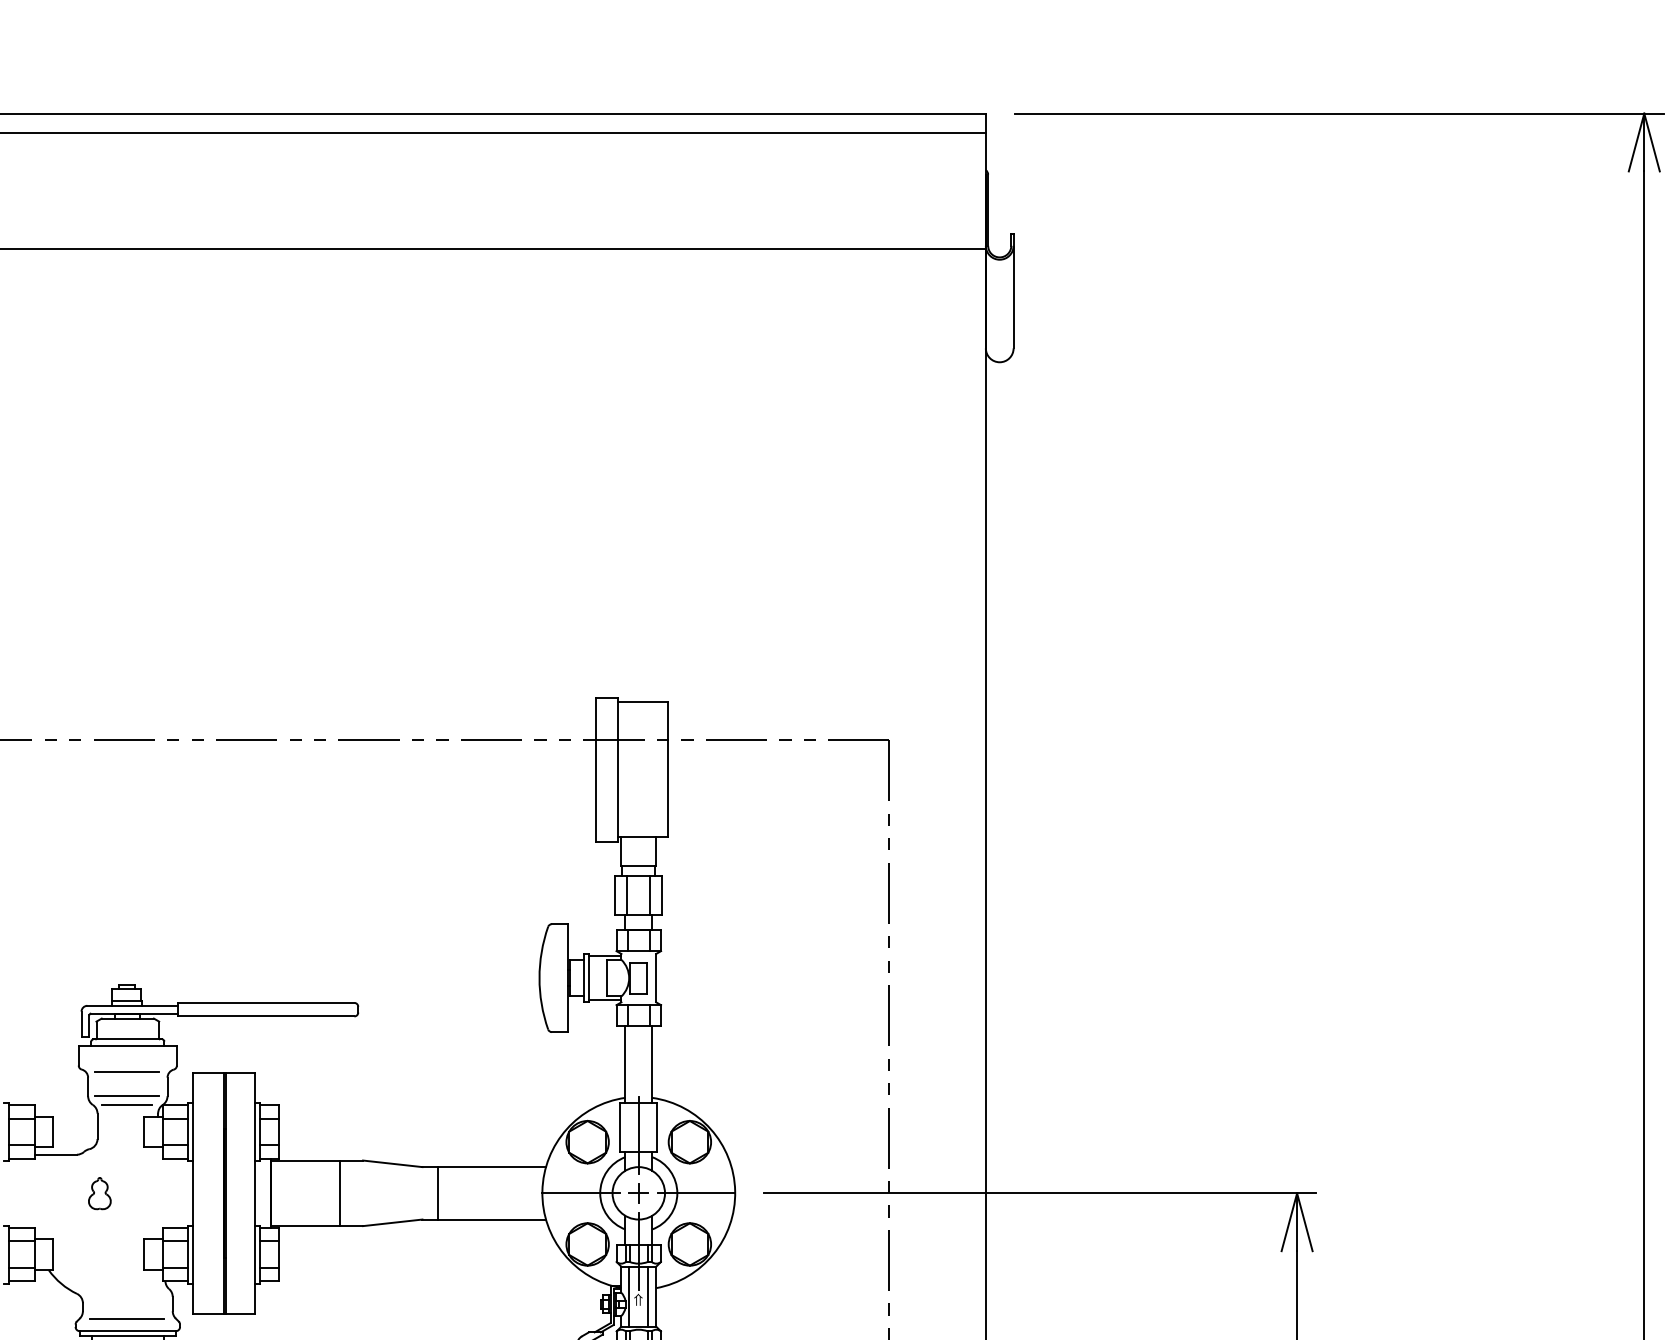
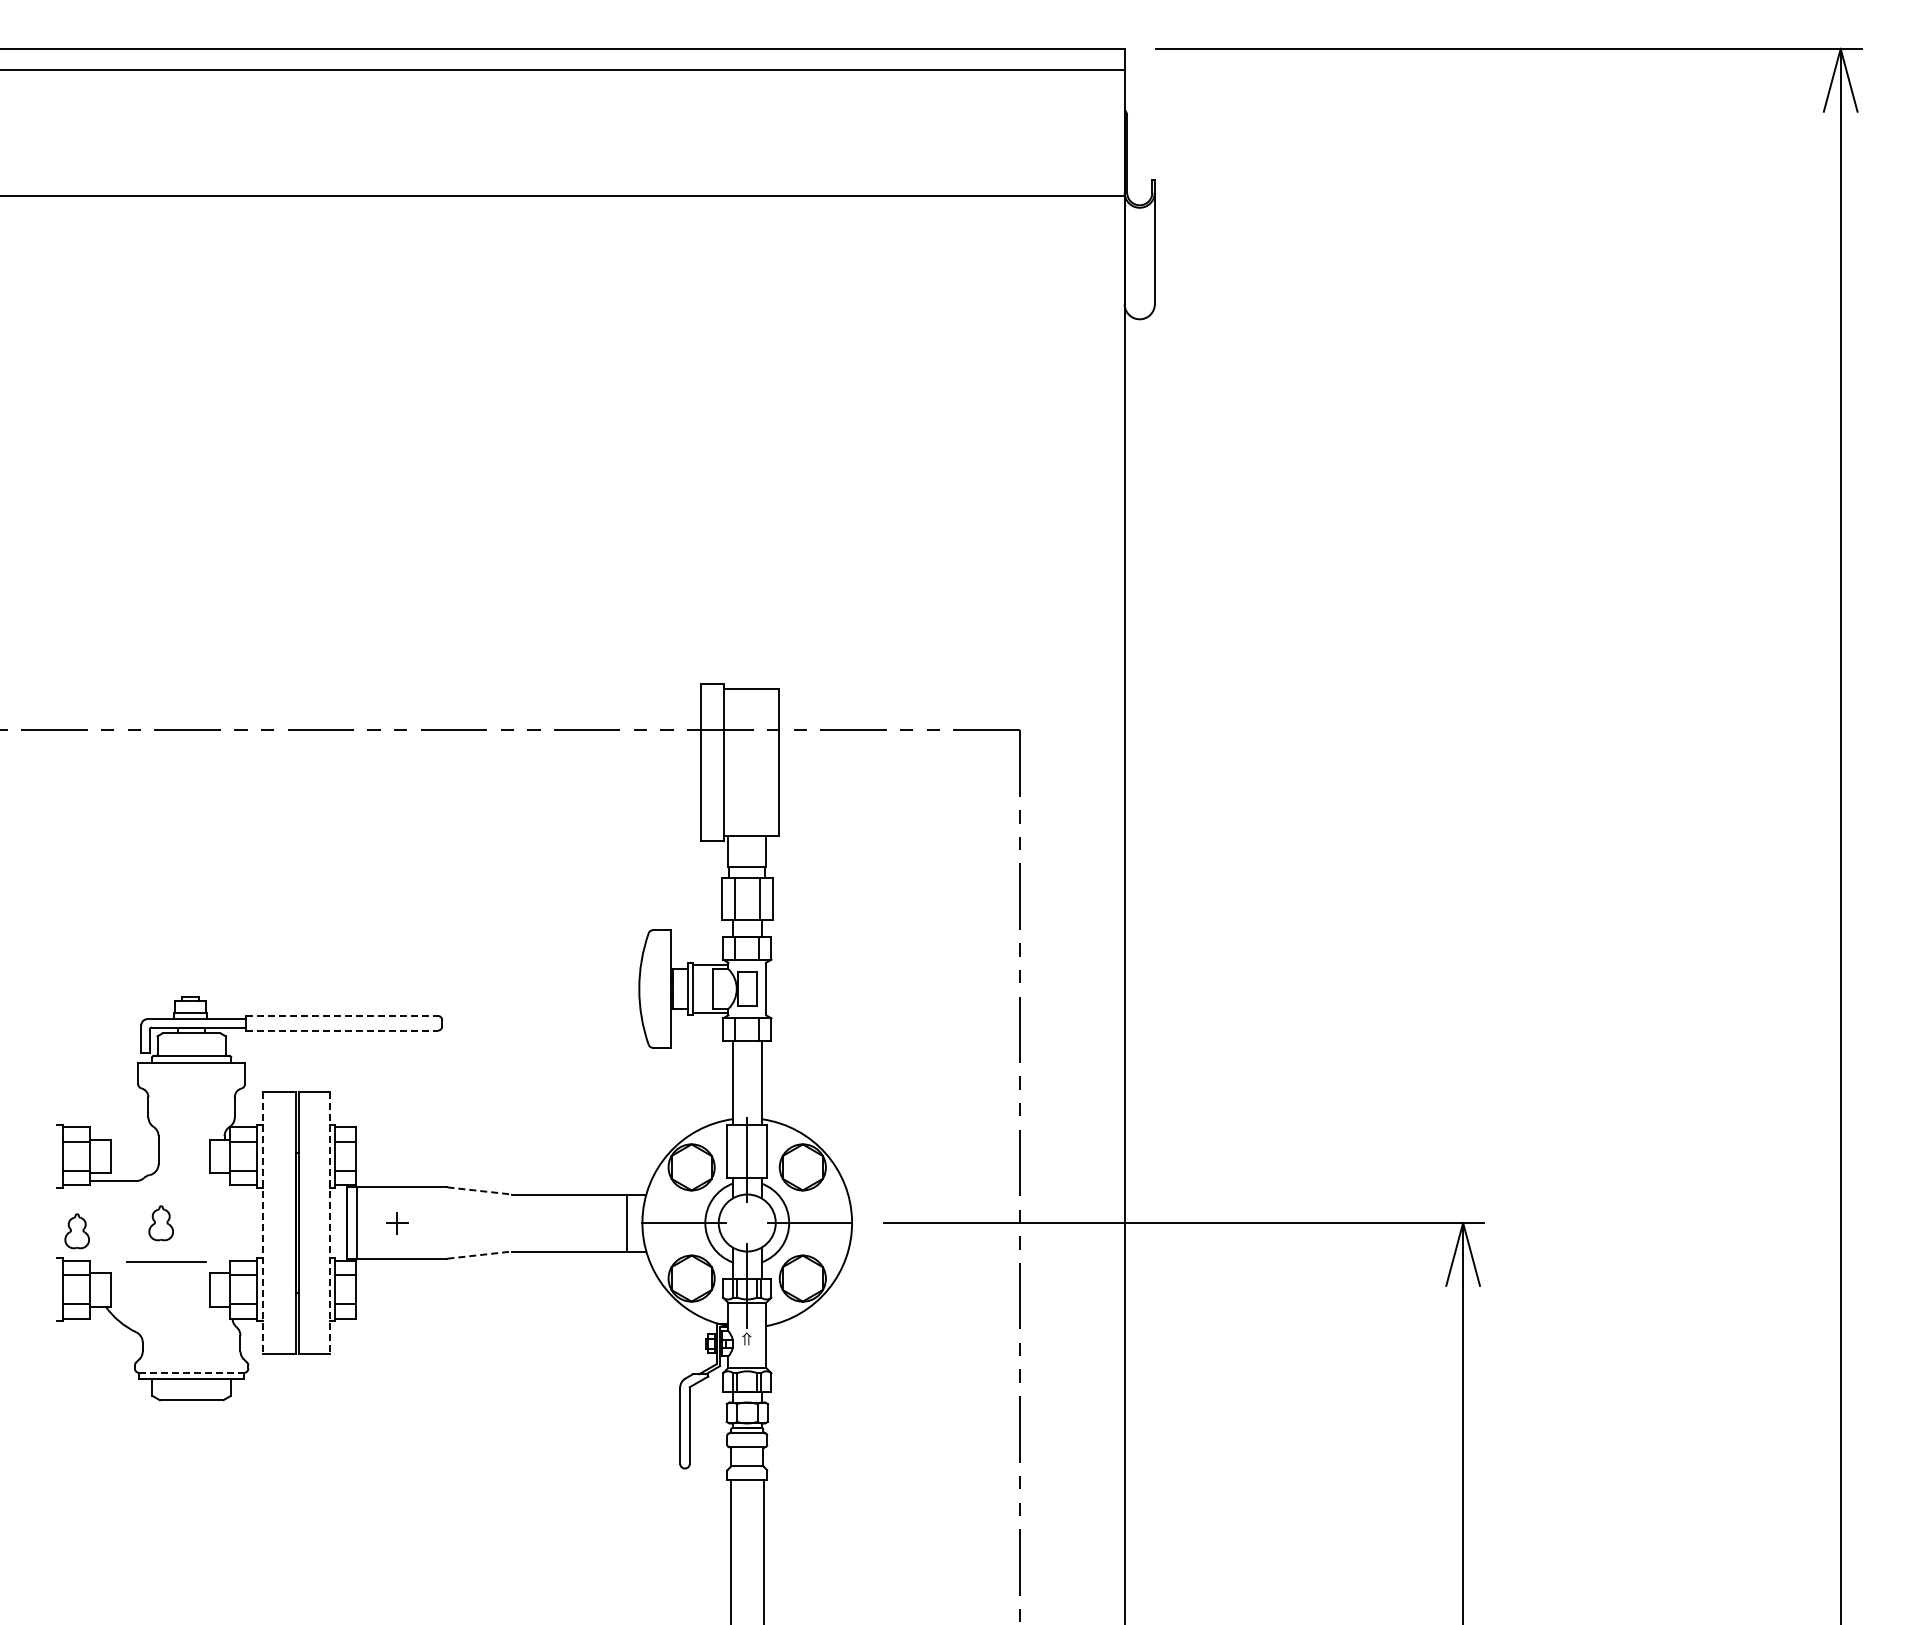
line: (266, 1002) -> (342, 1015), solid -> dashed
line: (266, 1016) -> (342, 1030), solid -> dashed
line: (126, 1072) -> (190, 1091), removed
line: (126, 1096) -> (190, 1117), removed
line: (126, 1104) -> (190, 1126), removed
line: (393, 1164) -> (480, 1191), solid -> dashed
line: (340, 1192) -> (357, 1222), moved
line: (437, 1192) -> (626, 1222), moved
line: (193, 1193) -> (262, 1223), solid -> dashed
line: (255, 1193) -> (330, 1223), solid -> dashed
part: (639, 1193) -> (397, 1223), moved
part: (21, 1201) -> (76, 1231), added
line: (393, 1223) -> (480, 1255), solid -> dashed
line: (628, 1295) -> (736, 1334), removed
line: (648, 1295) -> (757, 1334), removed
line: (126, 1317) -> (166, 1261), moved
line: (128, 1330) -> (192, 1372), solid -> dashed

